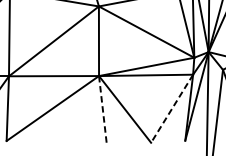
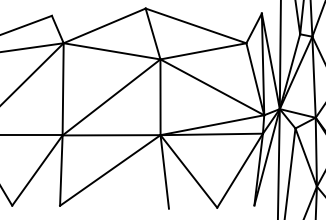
line: (172, 108) -> (240, 170), dashed -> solid
line: (102, 110) -> (164, 172), dashed -> solid

